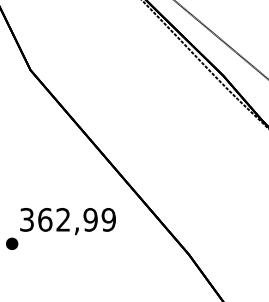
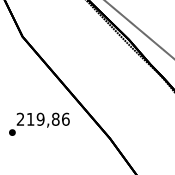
text: (66, 218) -> (42, 118), 362,99 -> 219,86

